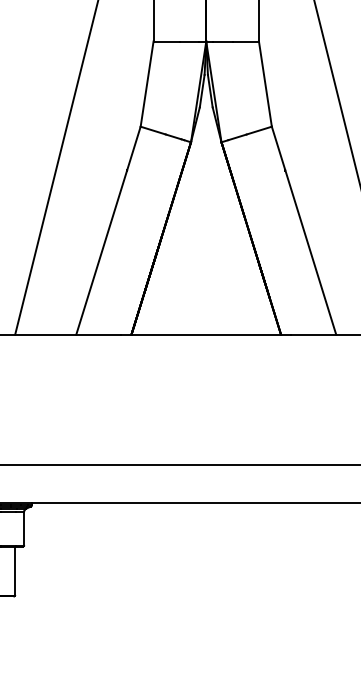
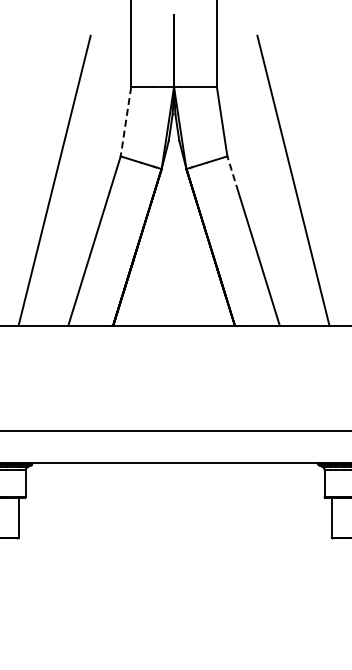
line: (146, 85) -> (125, 122), solid -> dashed
line: (278, 147) -> (232, 173), solid -> dashed

